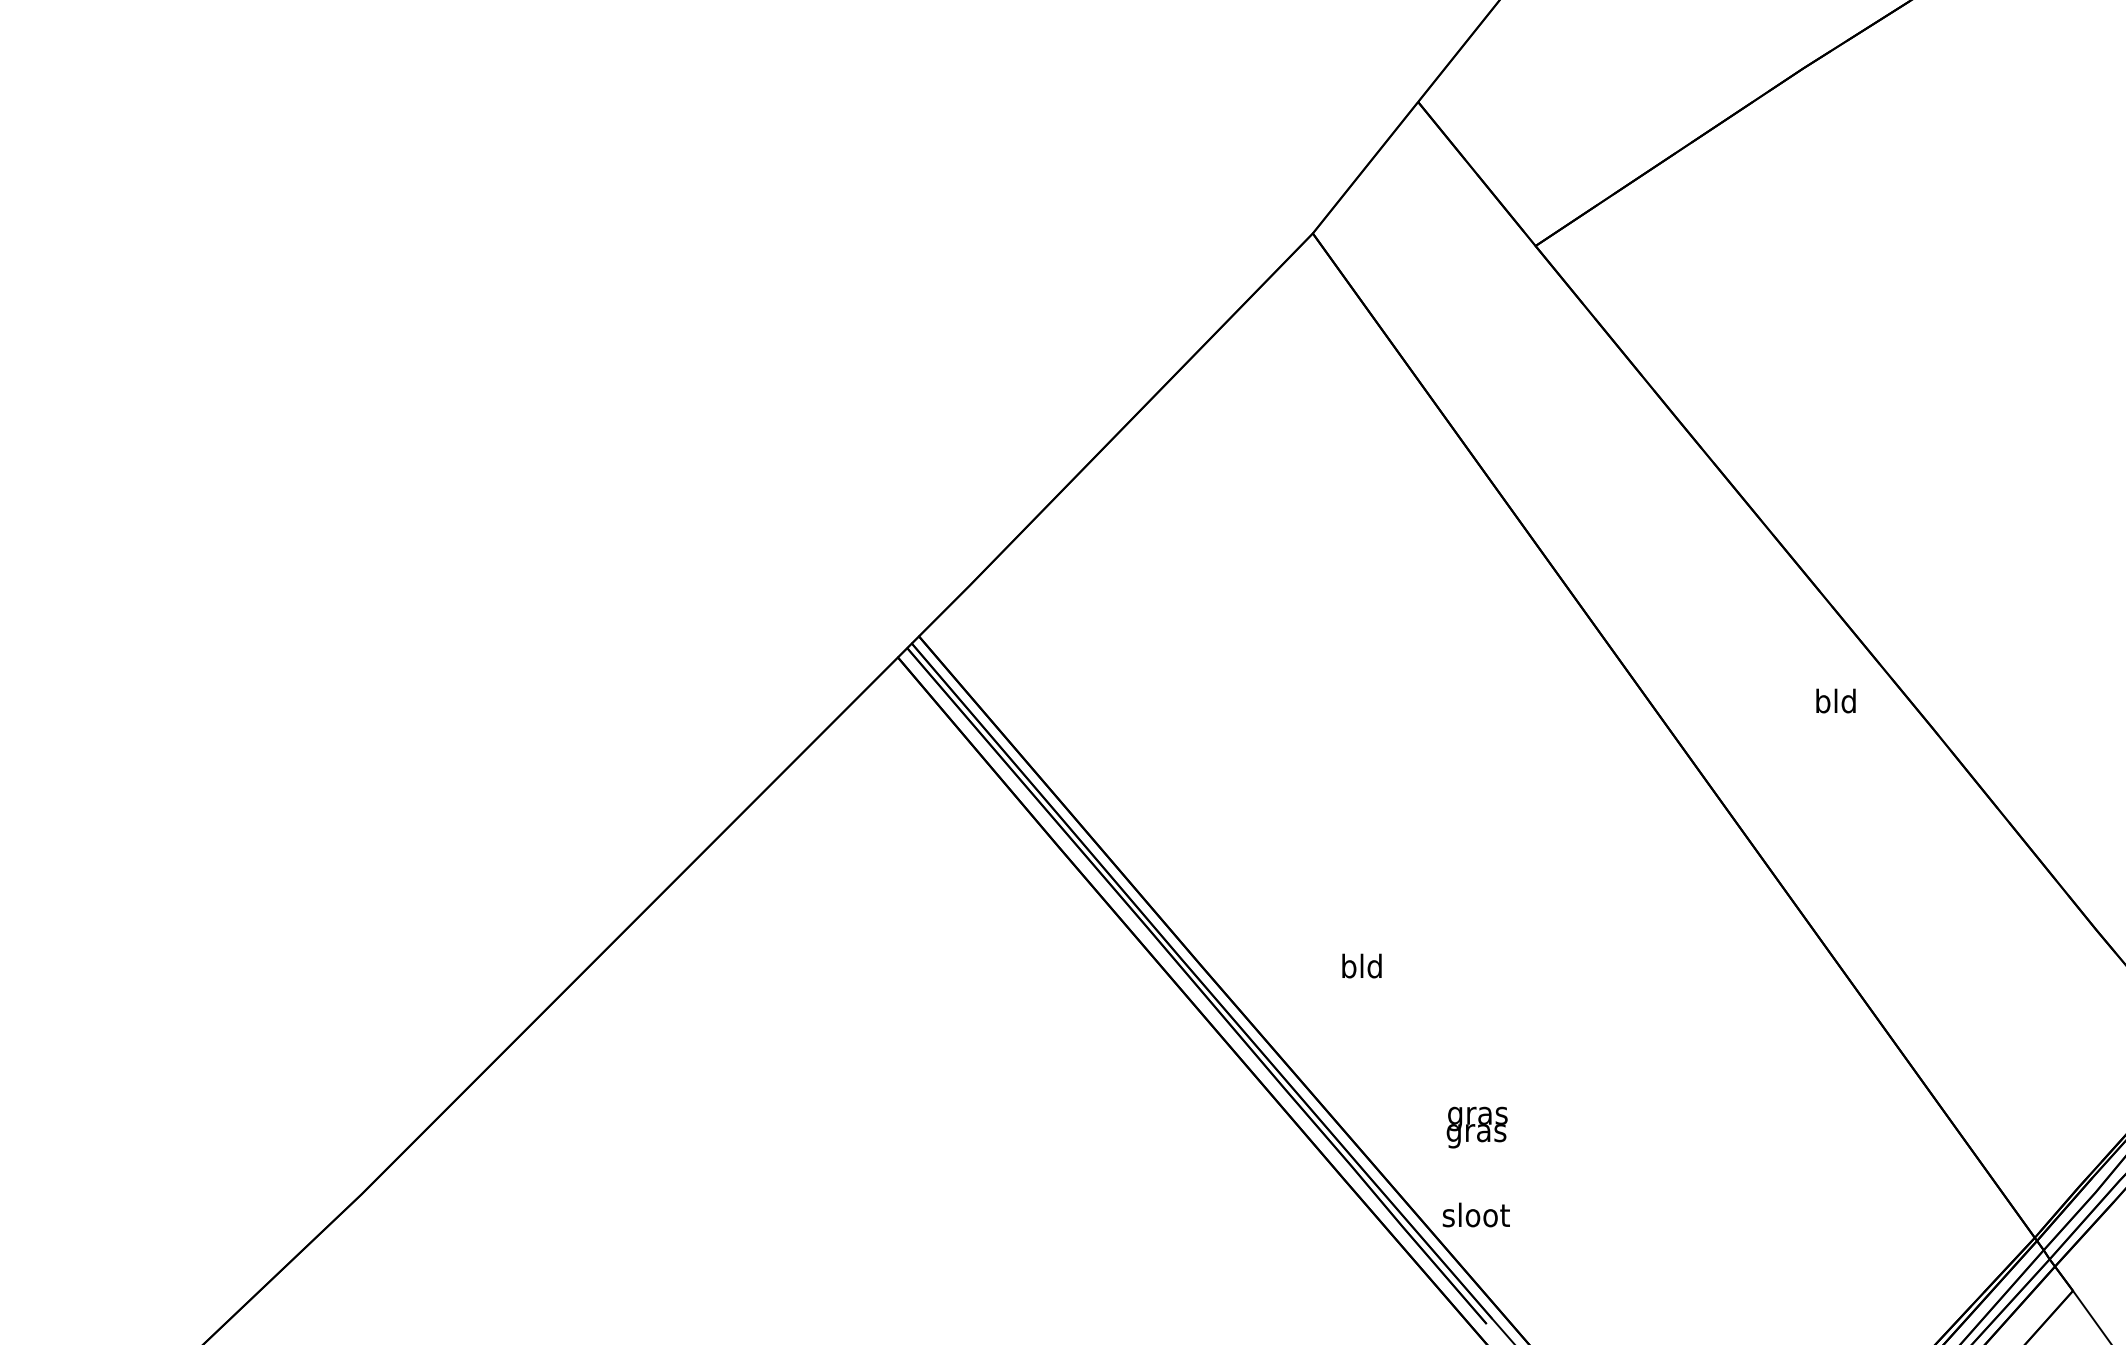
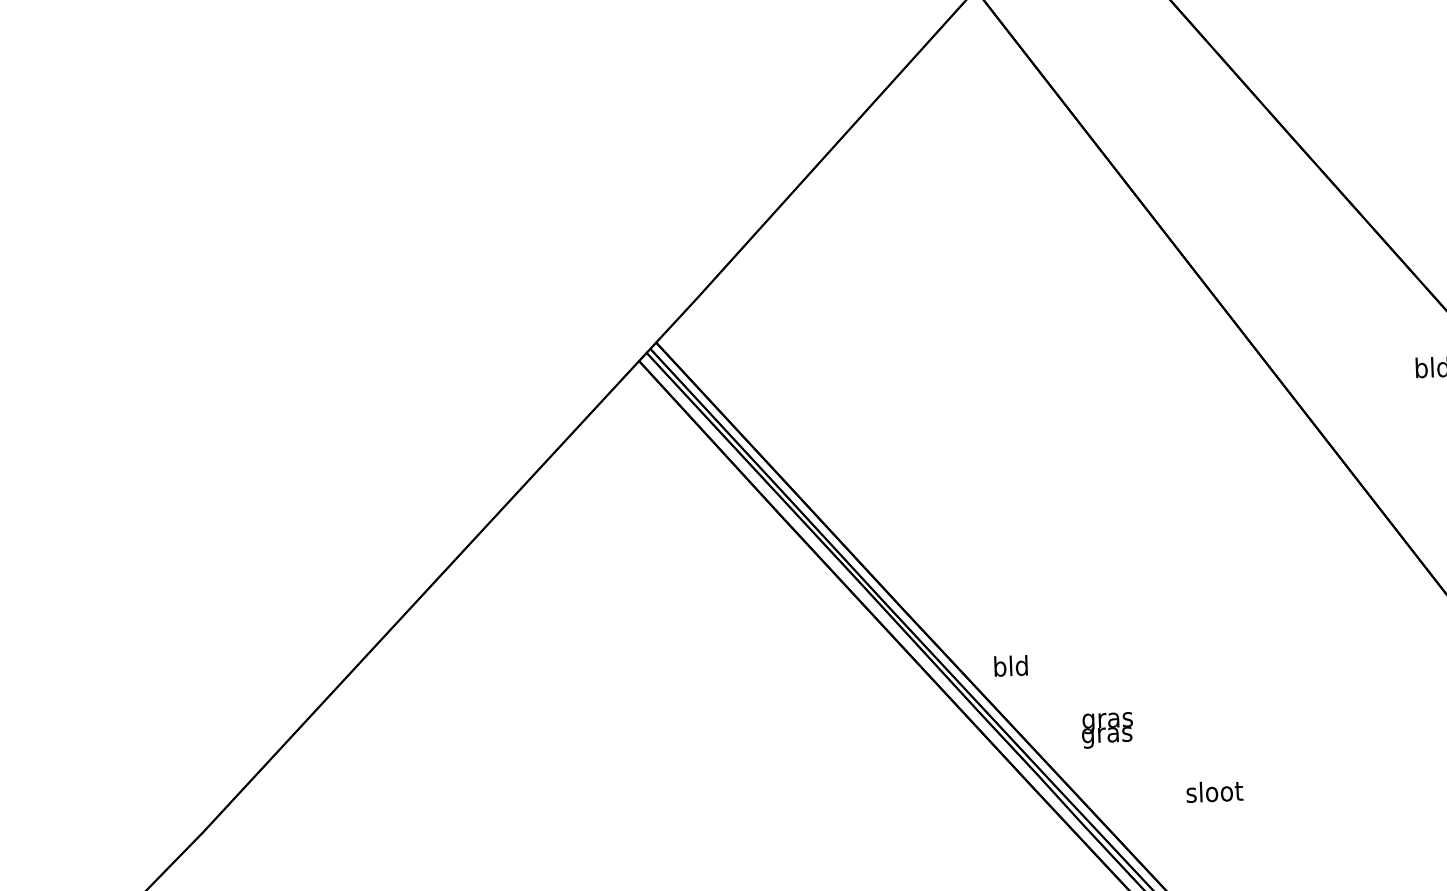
text: (1361, 965) -> (1010, 665), moved
text: (1476, 1127) -> (1106, 730), moved
text: (1475, 1214) -> (1214, 791), moved

